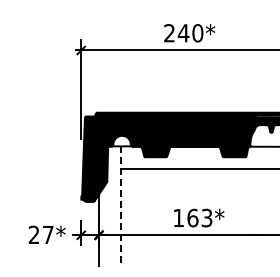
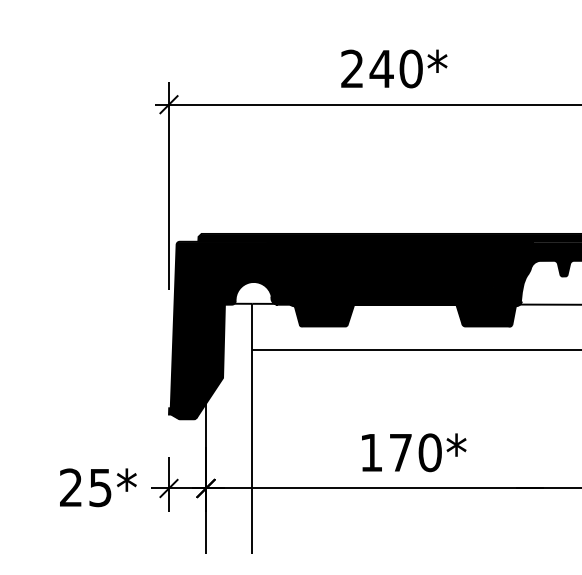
line: (121, 207) -> (252, 430), dashed -> solid
text: (199, 217) -> (414, 451), 163* -> 170*
text: (48, 235) -> (100, 488), 27* -> 25*

